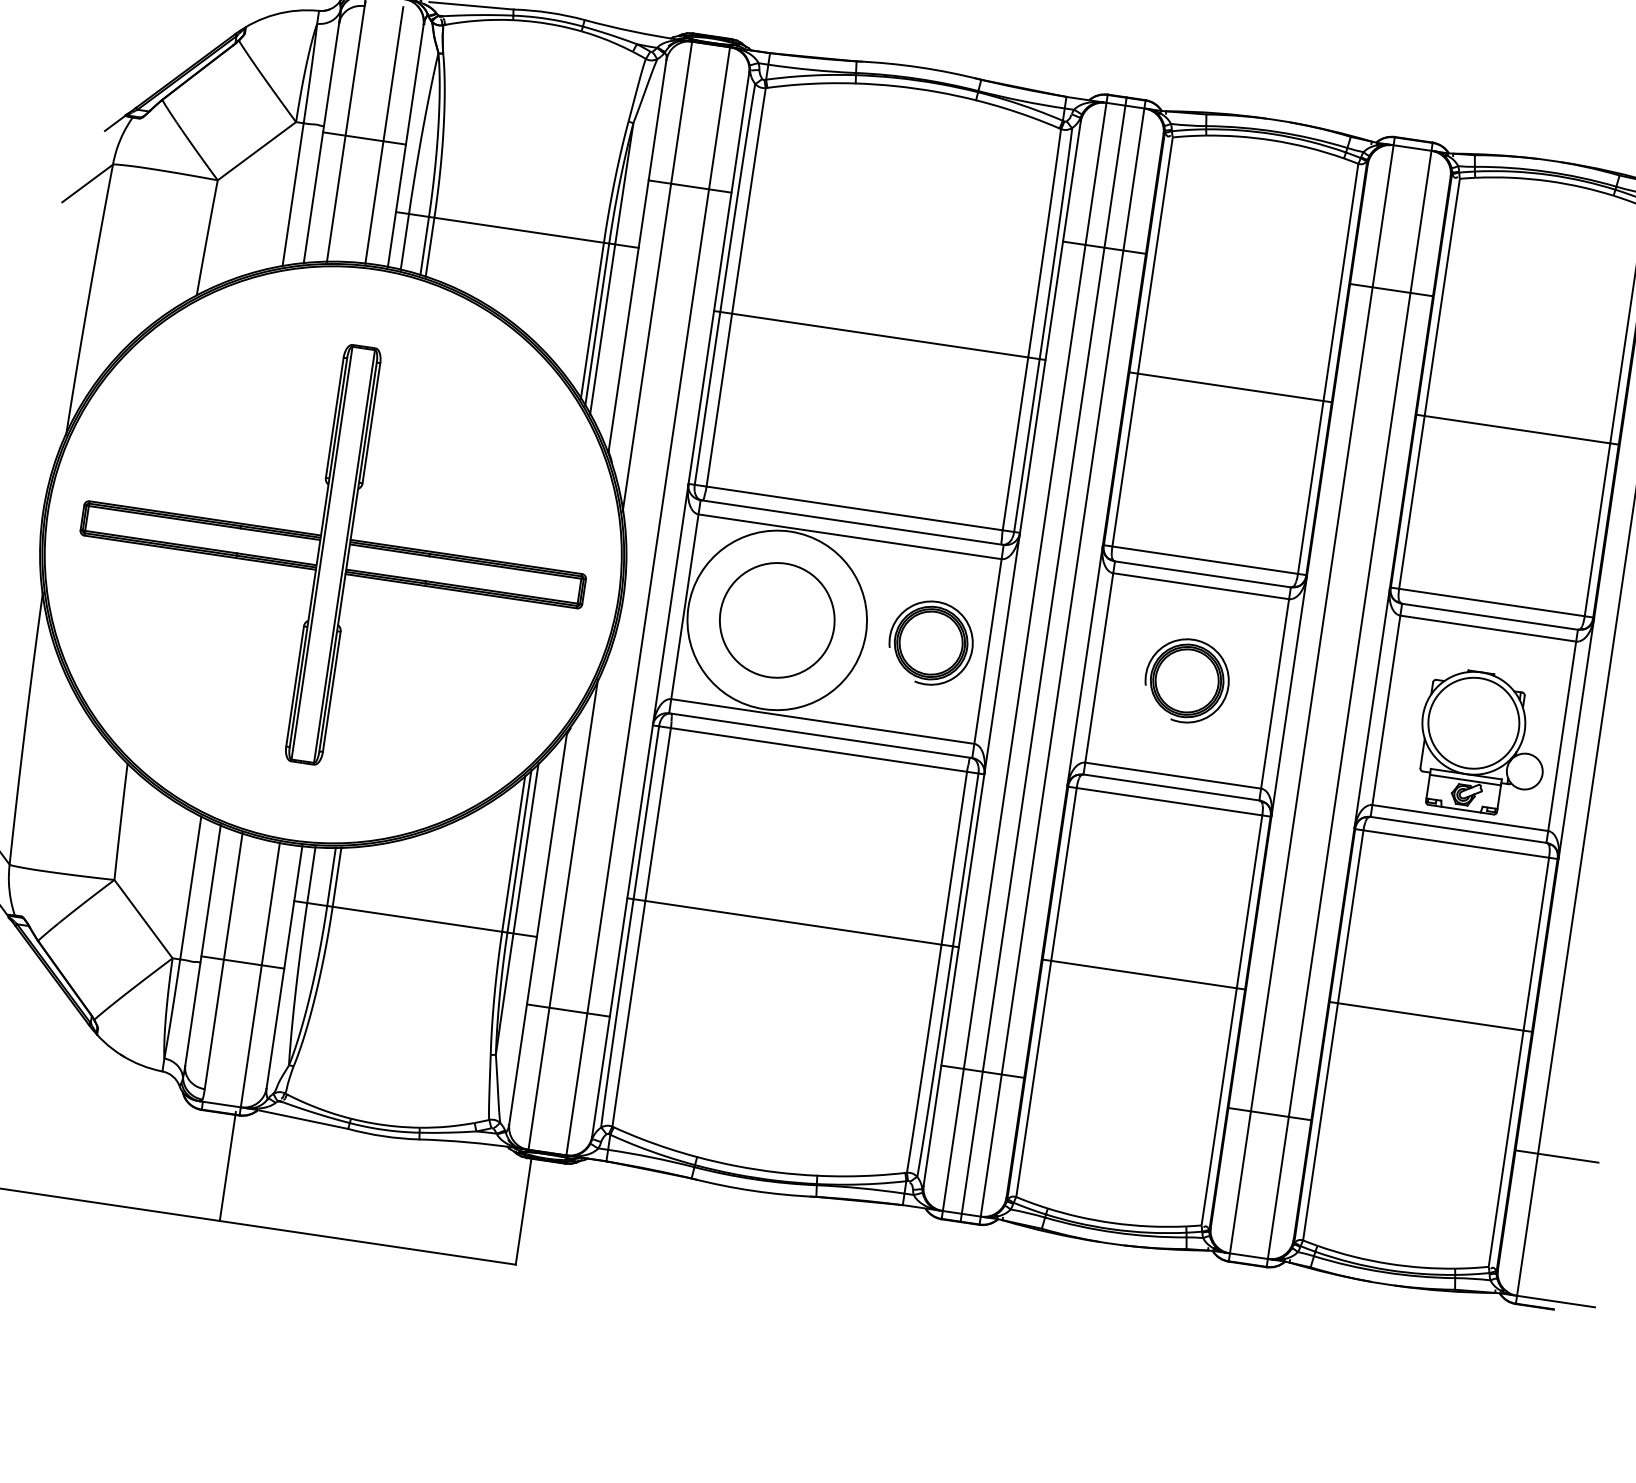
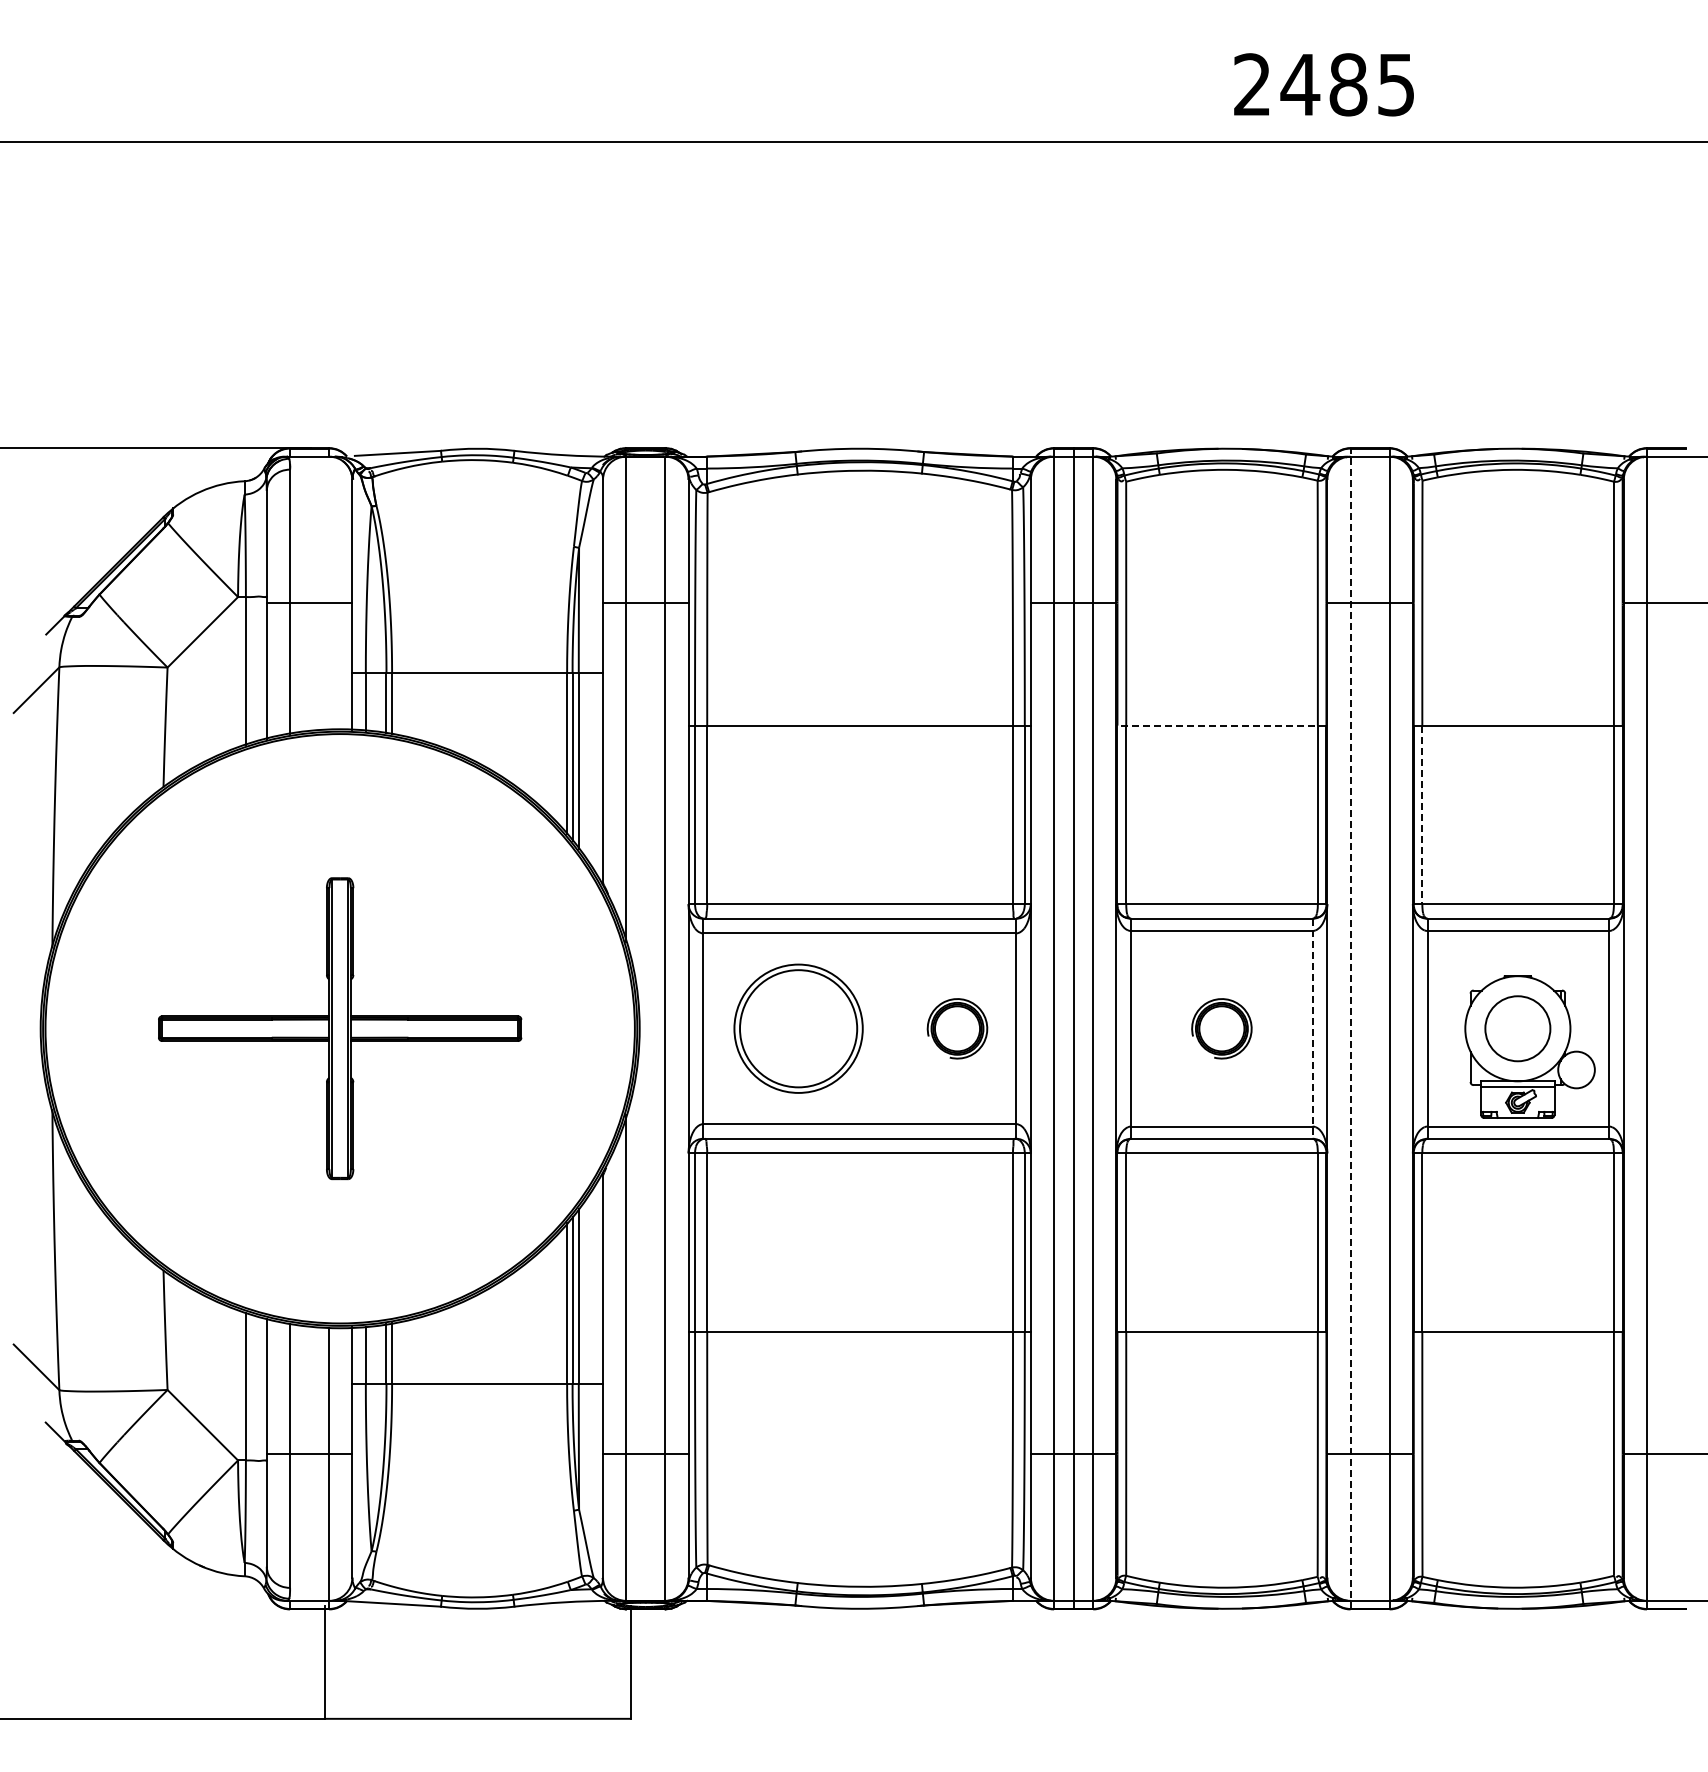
line: (384, 135) -> (329, 597), removed
line: (1230, 387) -> (1221, 725), solid -> dashed
line: (1411, 503) -> (1422, 815), solid -> dashed
part: (332, 554) -> (339, 1028), size x0.7
circle: (777, 620) -> (798, 1028), size x0.7
part: (931, 642) -> (957, 1028), size x0.7
part: (1186, 680) -> (1221, 1028), size x0.7
line: (1274, 694) -> (1312, 1029), solid -> dashed
line: (1311, 699) -> (1350, 1028), solid -> dashed
circle: (1473, 722) -> (1517, 1028), size x0.7

